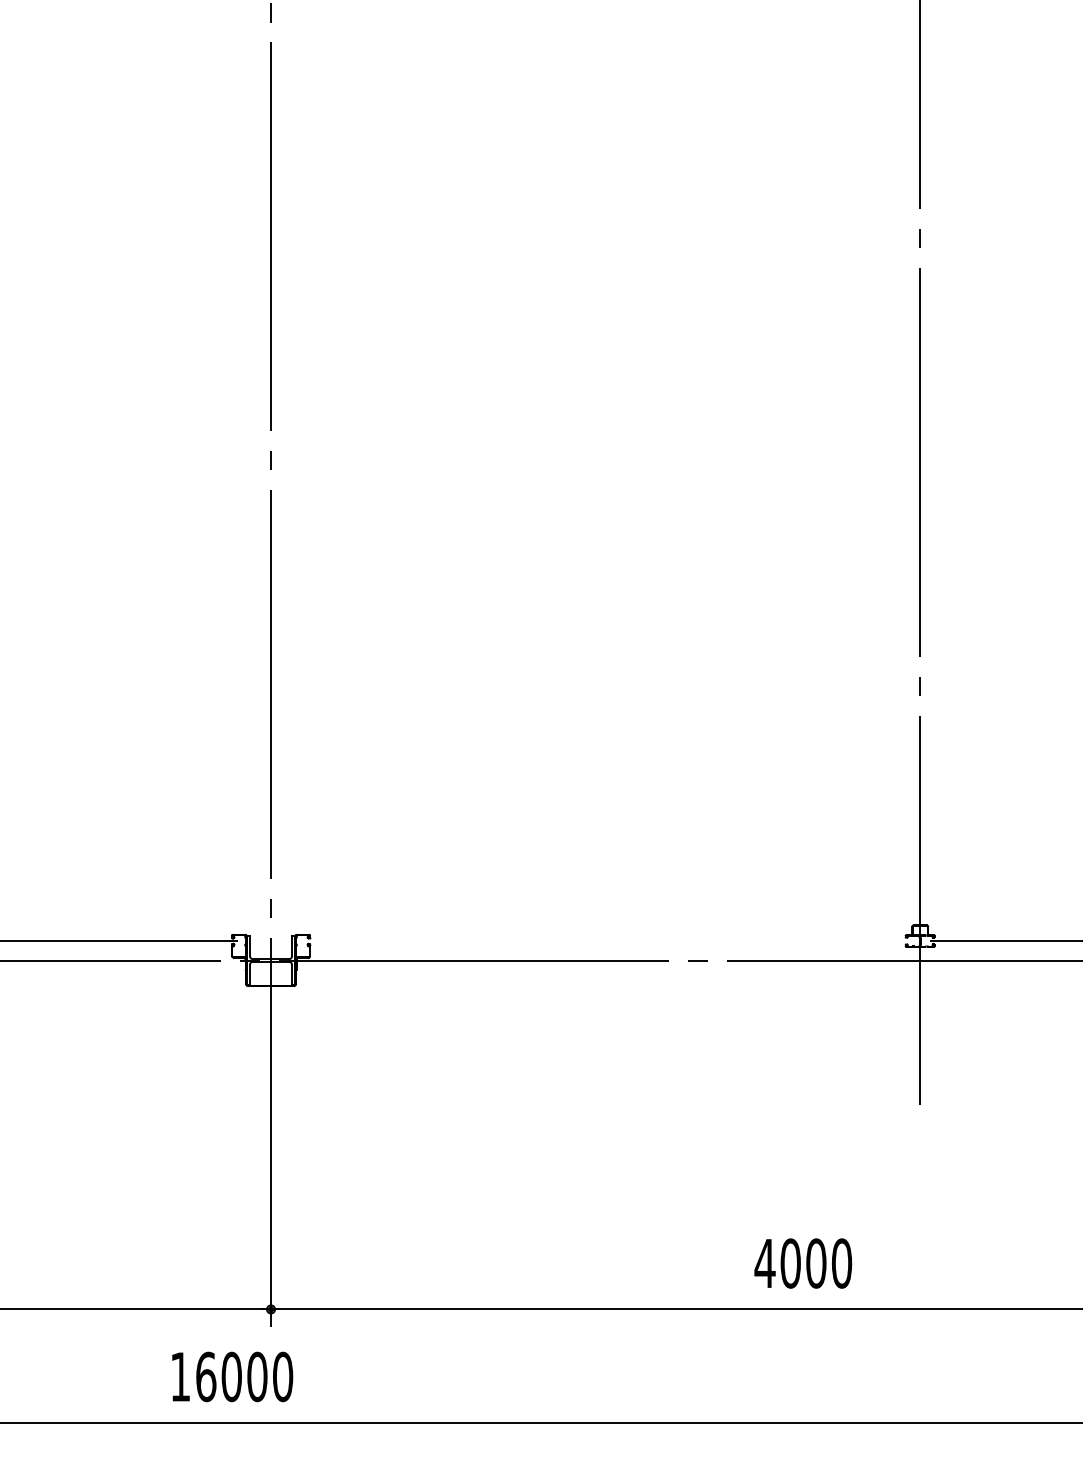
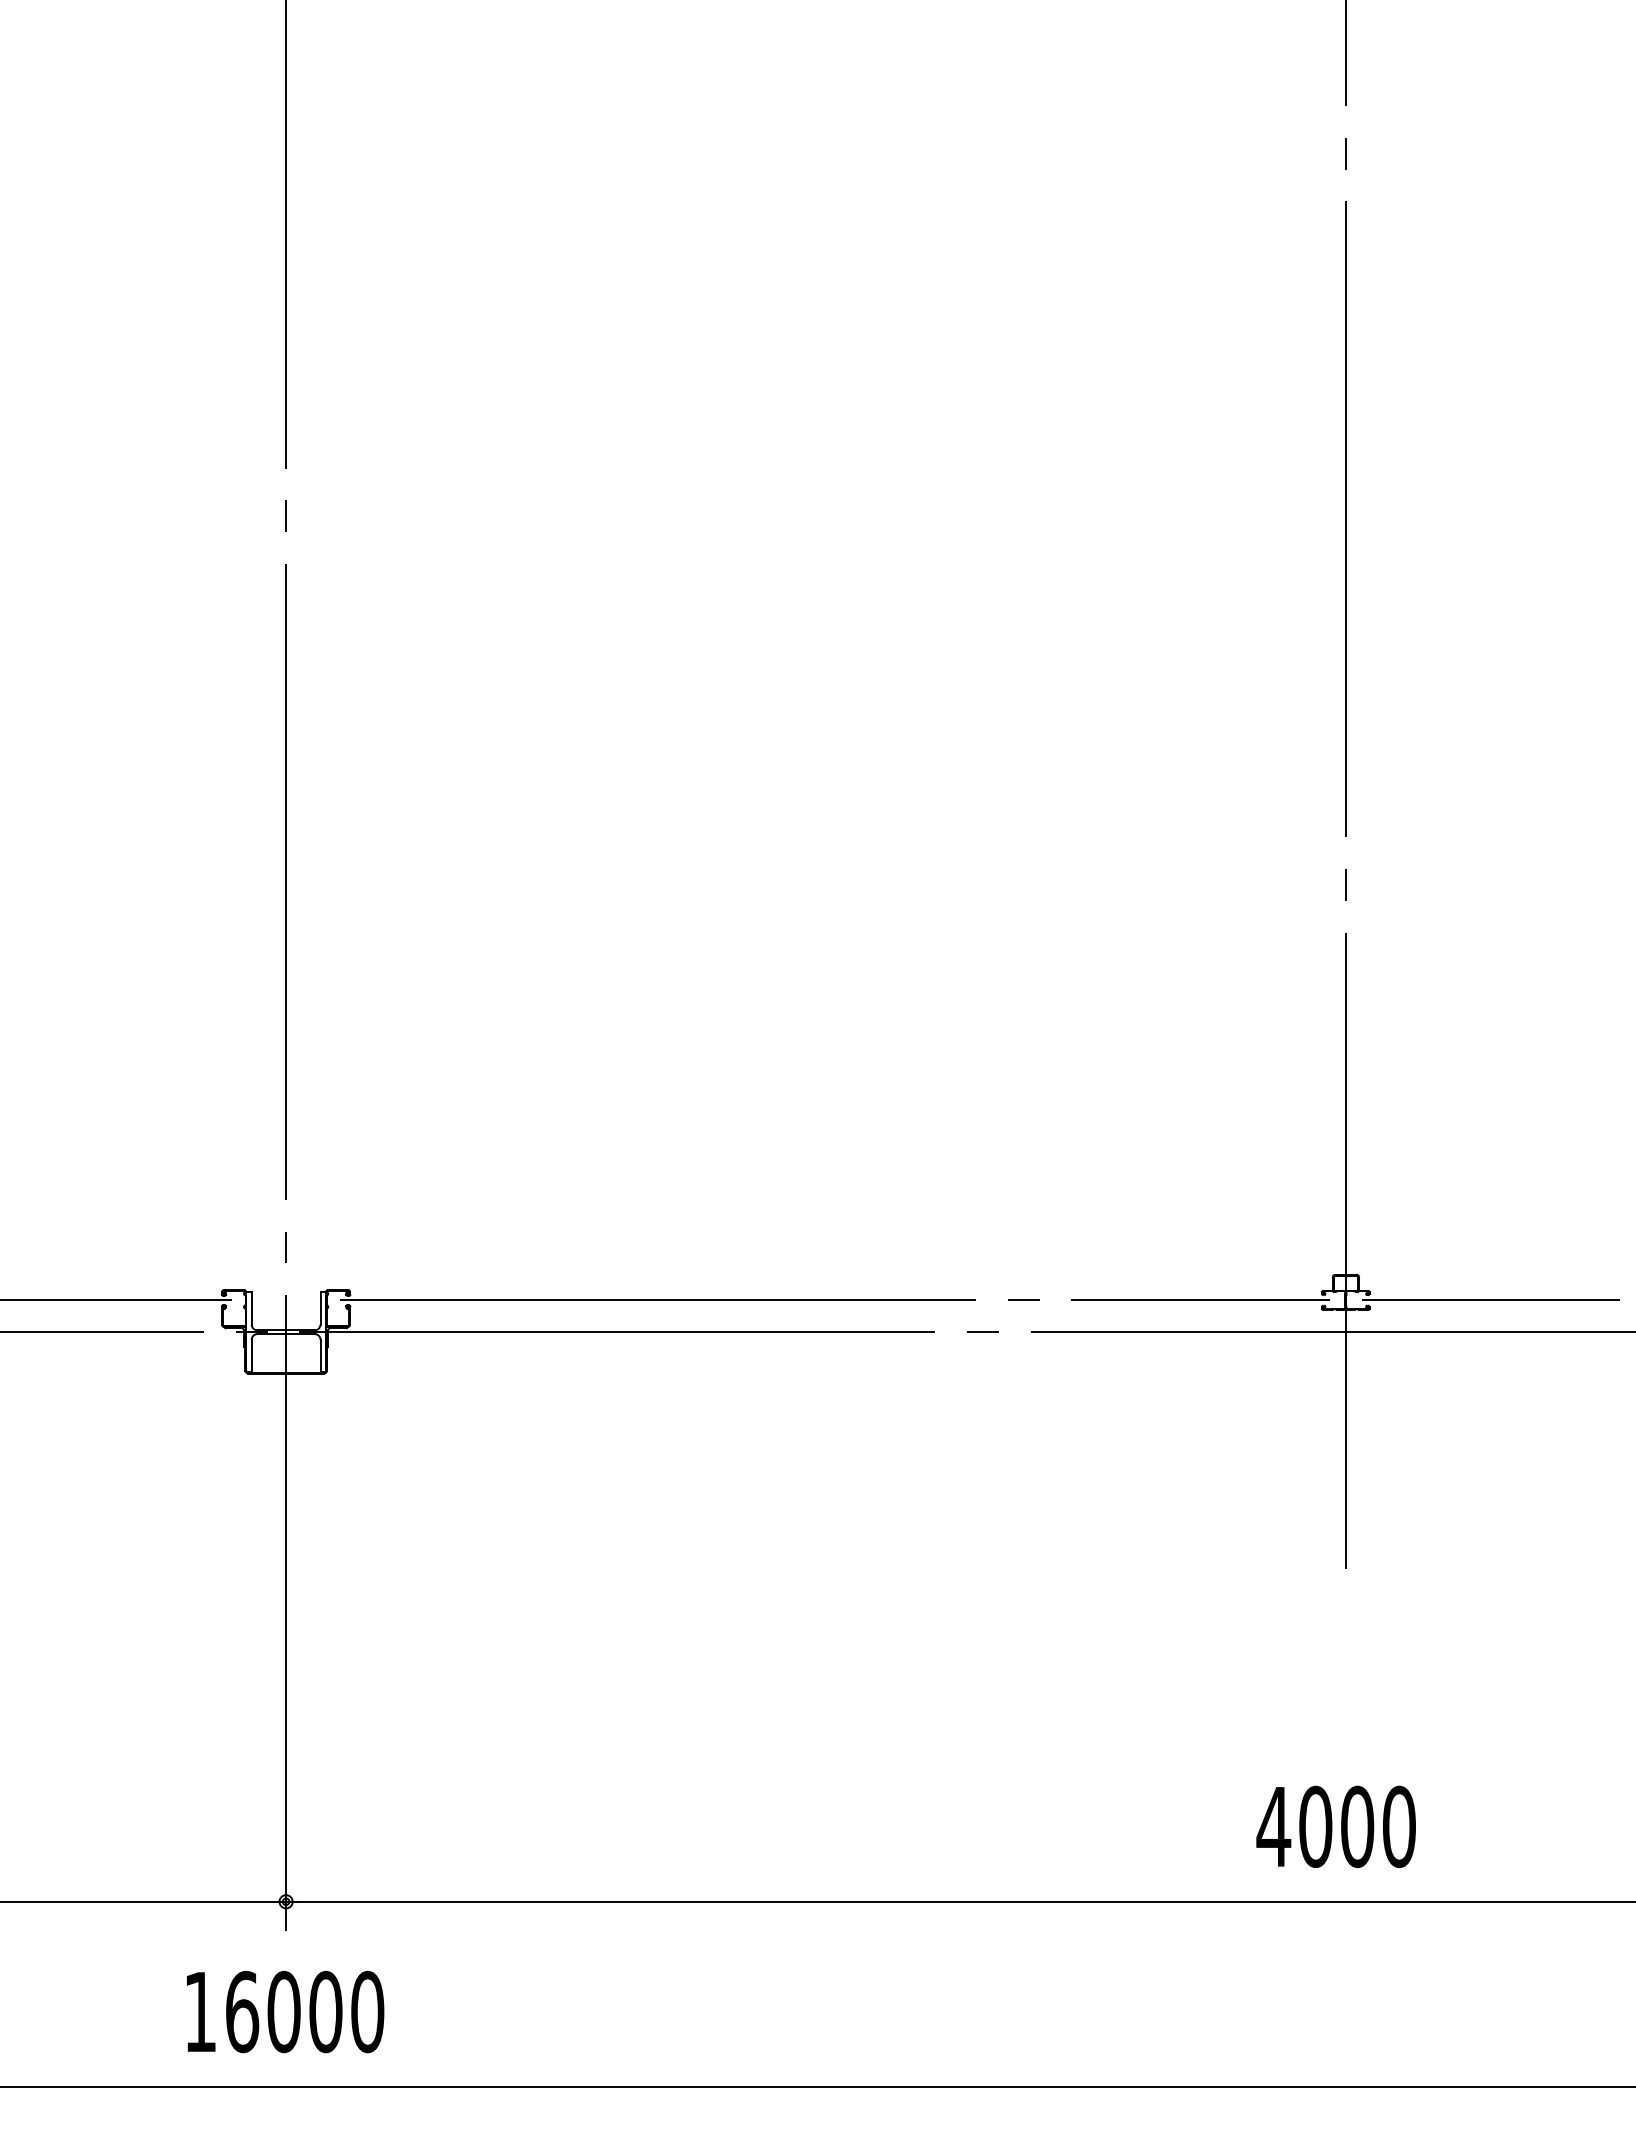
line: (607, 941) -> (835, 1301), added
text: (803, 1263) -> (1336, 1826), moved
text: (232, 1376) -> (285, 2011), moved

